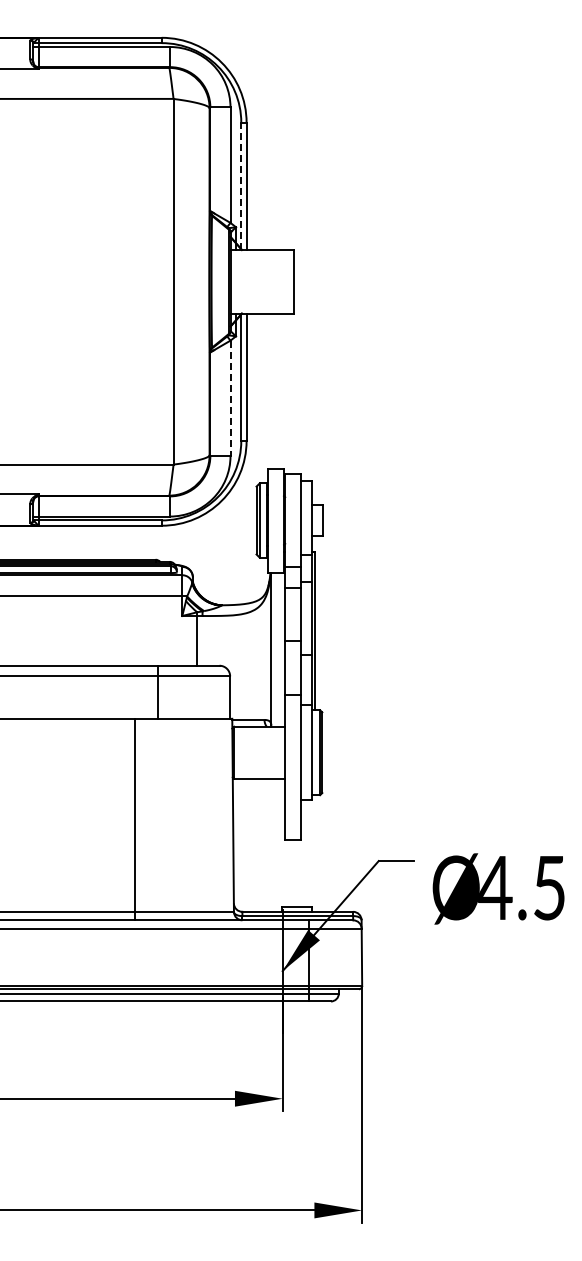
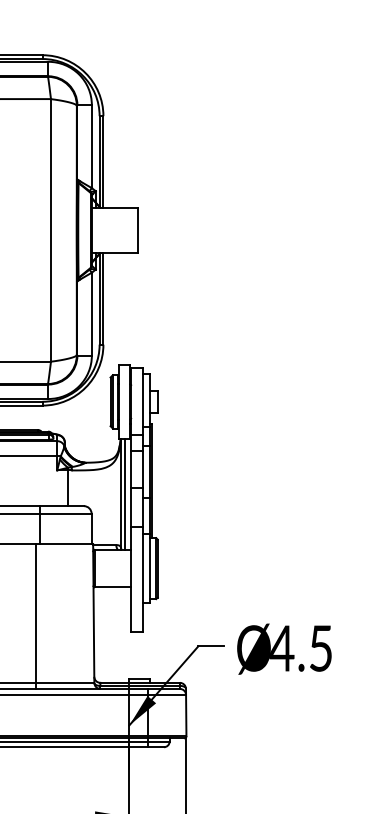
line: (241, 186) -> (99, 161), dashed -> solid
line: (230, 398) -> (91, 314), dashed -> solid
line: (276, 649) -> (124, 494), added
line: (134, 819) -> (35, 616), moved
text: (498, 888) -> (284, 648), moved

